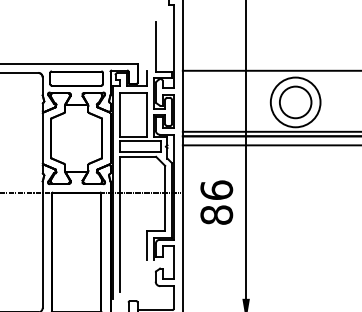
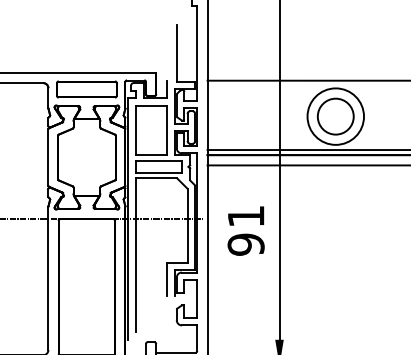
text: (216, 202) -> (245, 230), 86 -> 91

